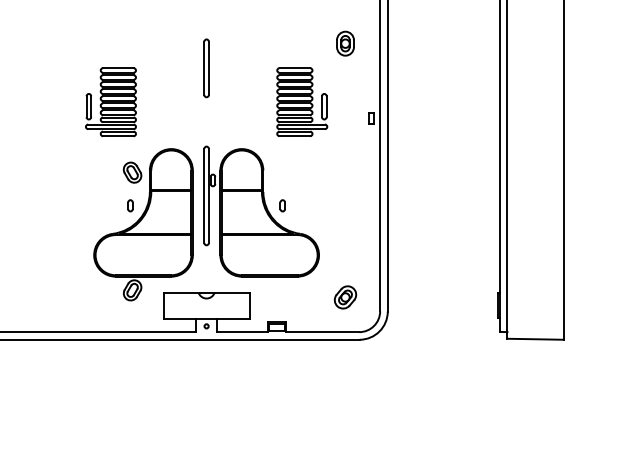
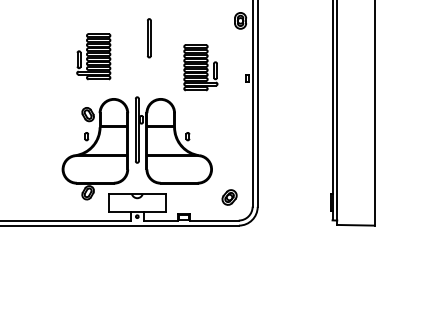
part: (345, 43) -> (240, 20), moved
line: (205, 68) -> (148, 38), moved
part: (110, 101) -> (93, 56), moved

